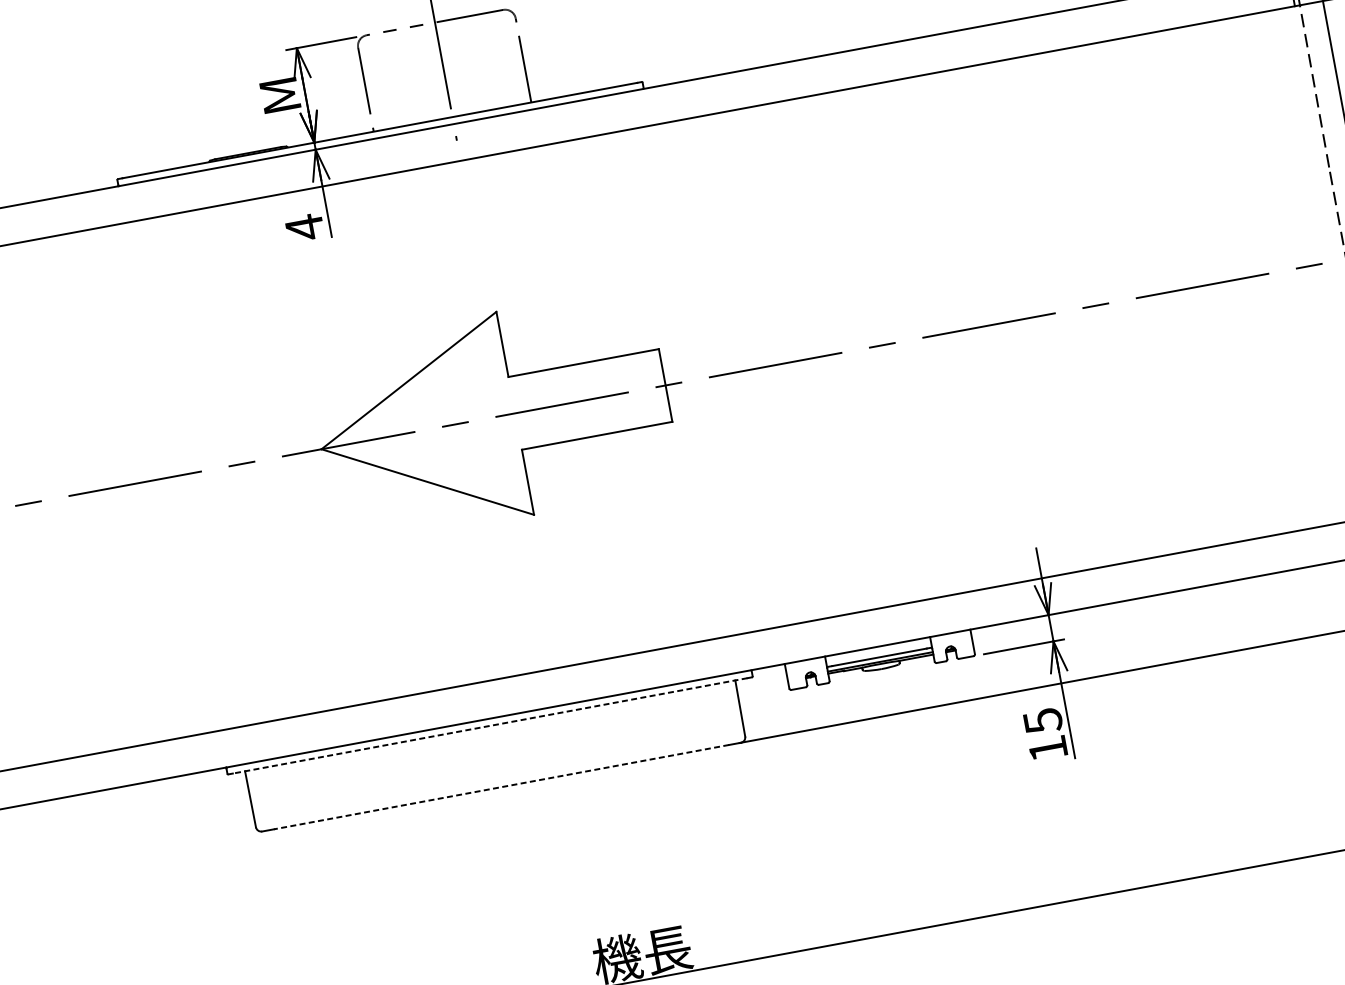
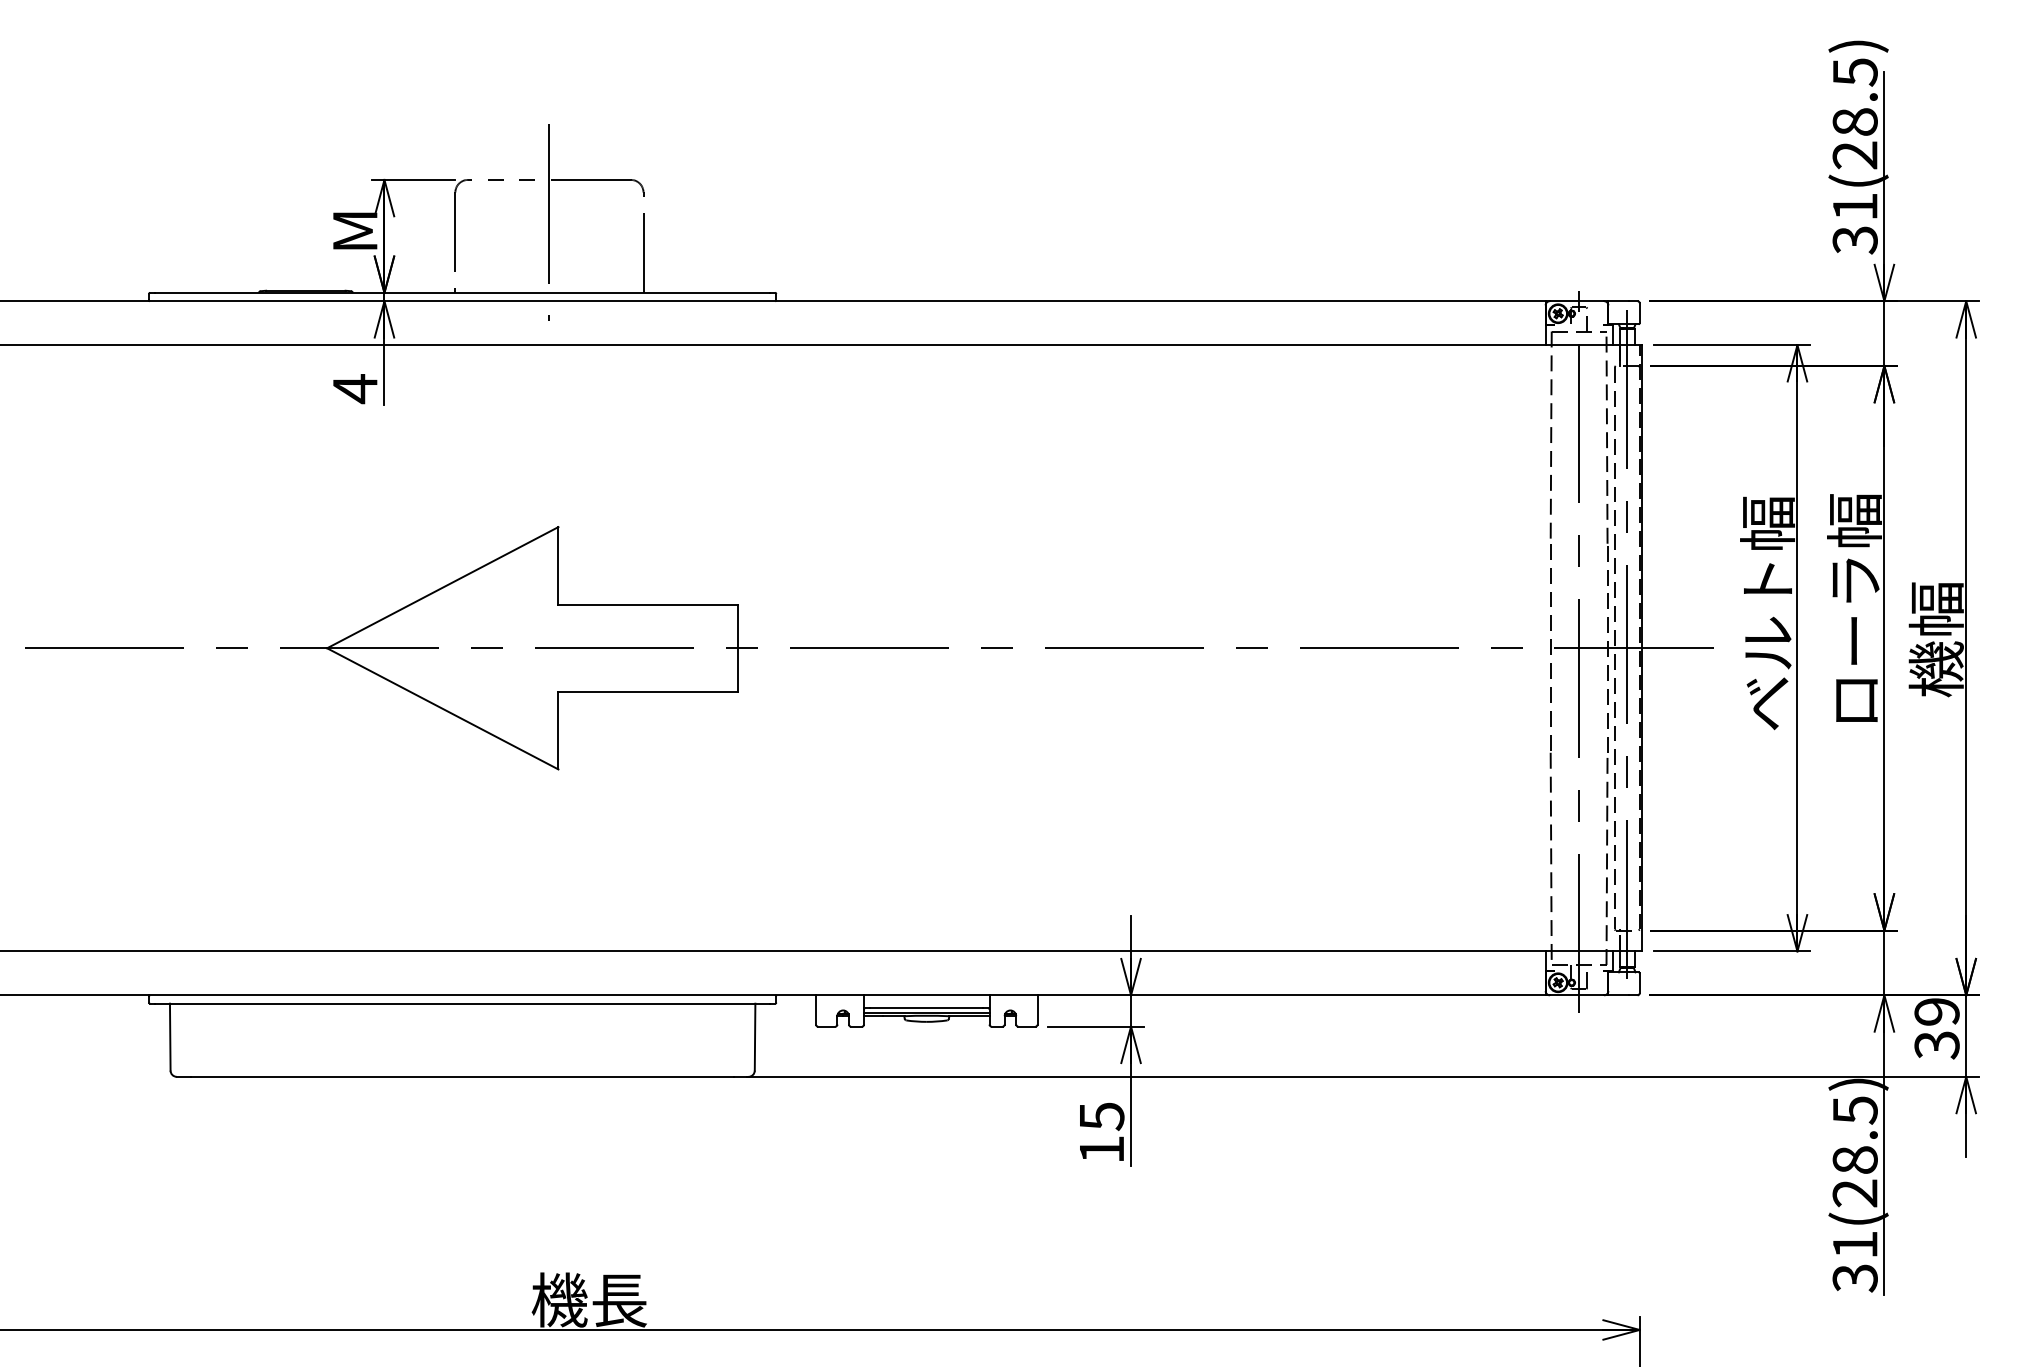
line: (490, 725) -> (462, 1003), dashed -> solid
line: (501, 786) -> (462, 1076), dashed -> solid

